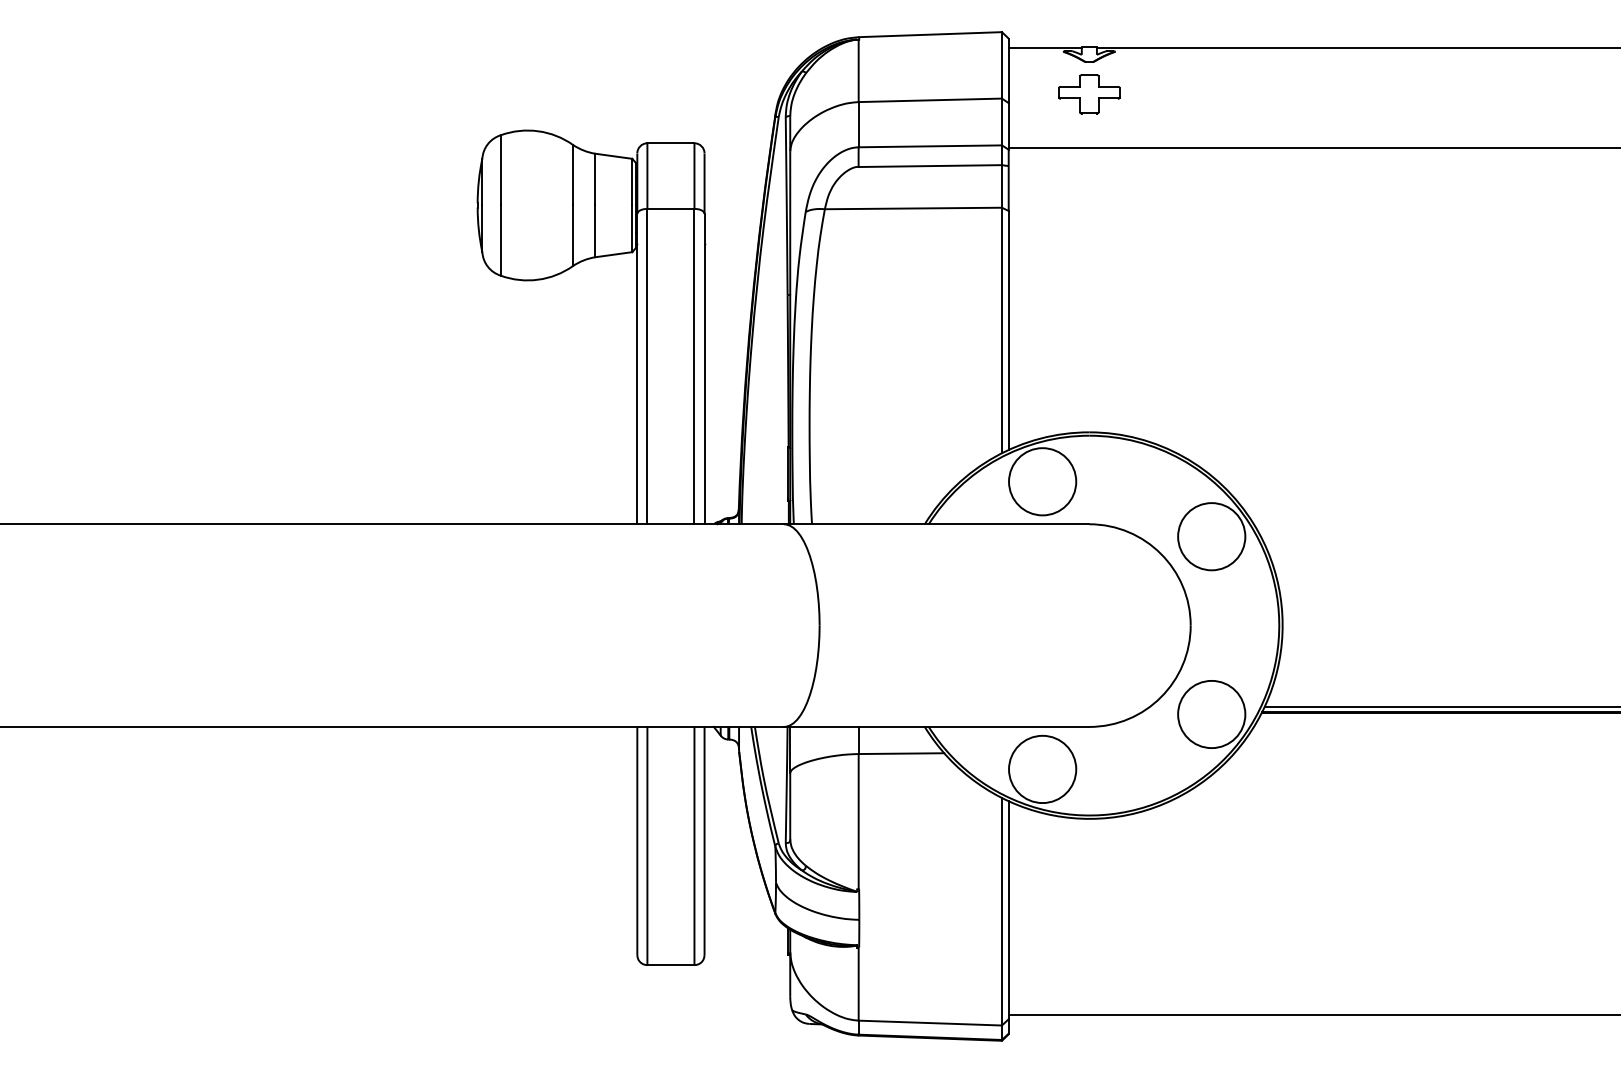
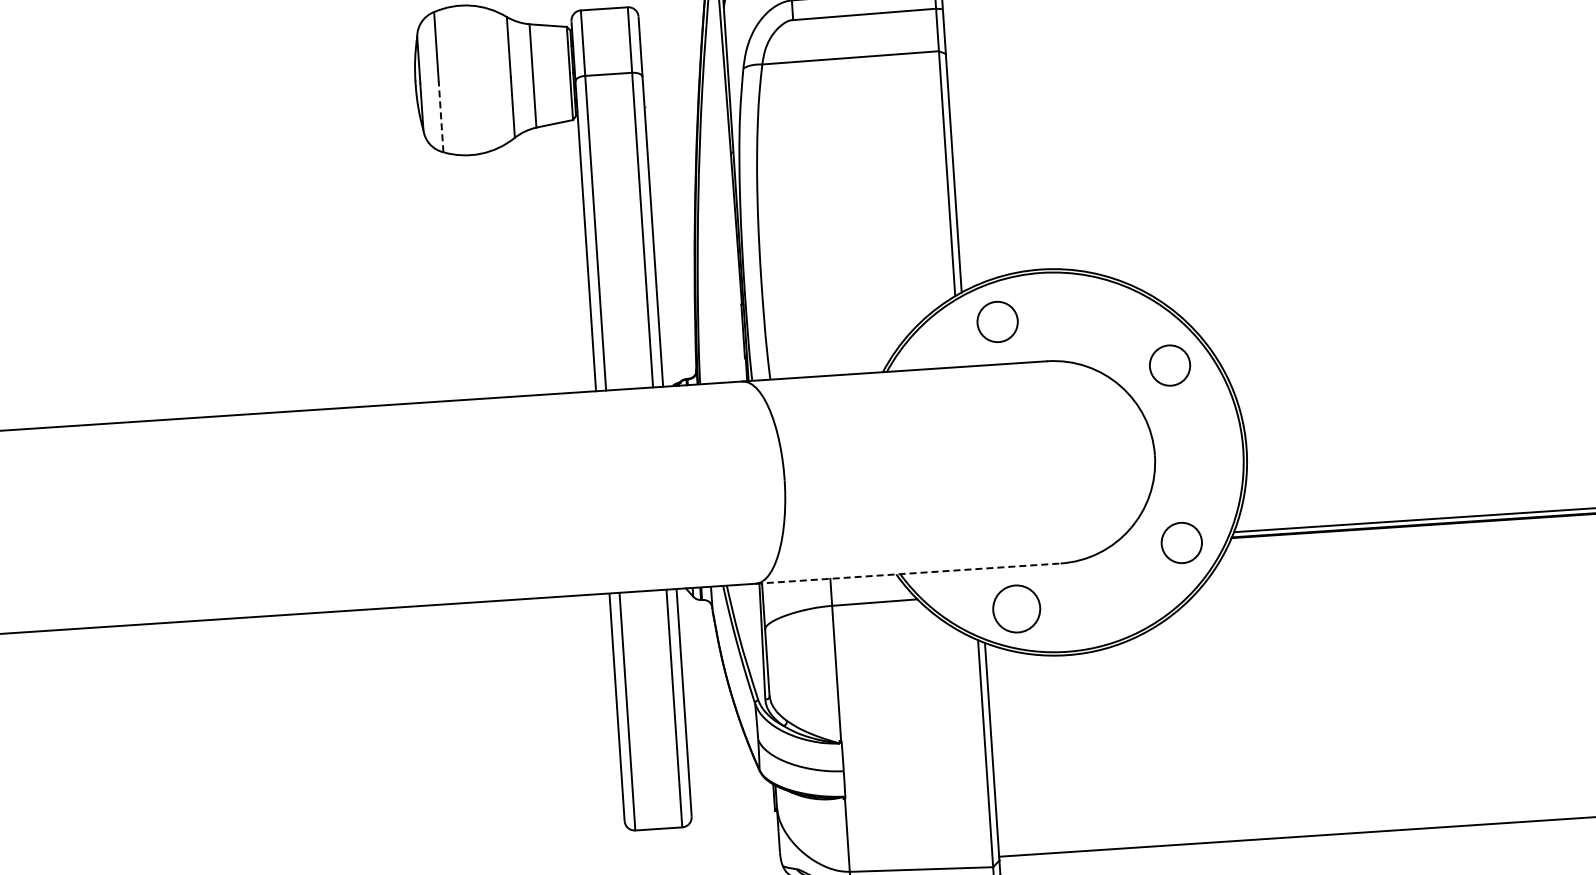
line: (500, 240) -> (440, 117), solid -> dashed
circle: (1042, 481) -> (997, 321), size x0.6
circle: (1211, 536) -> (1169, 365), size x0.6
circle: (1211, 714) -> (1181, 543), size x0.6
line: (936, 726) -> (907, 573), solid -> dashed
circle: (1042, 769) -> (1016, 609), size x0.7

